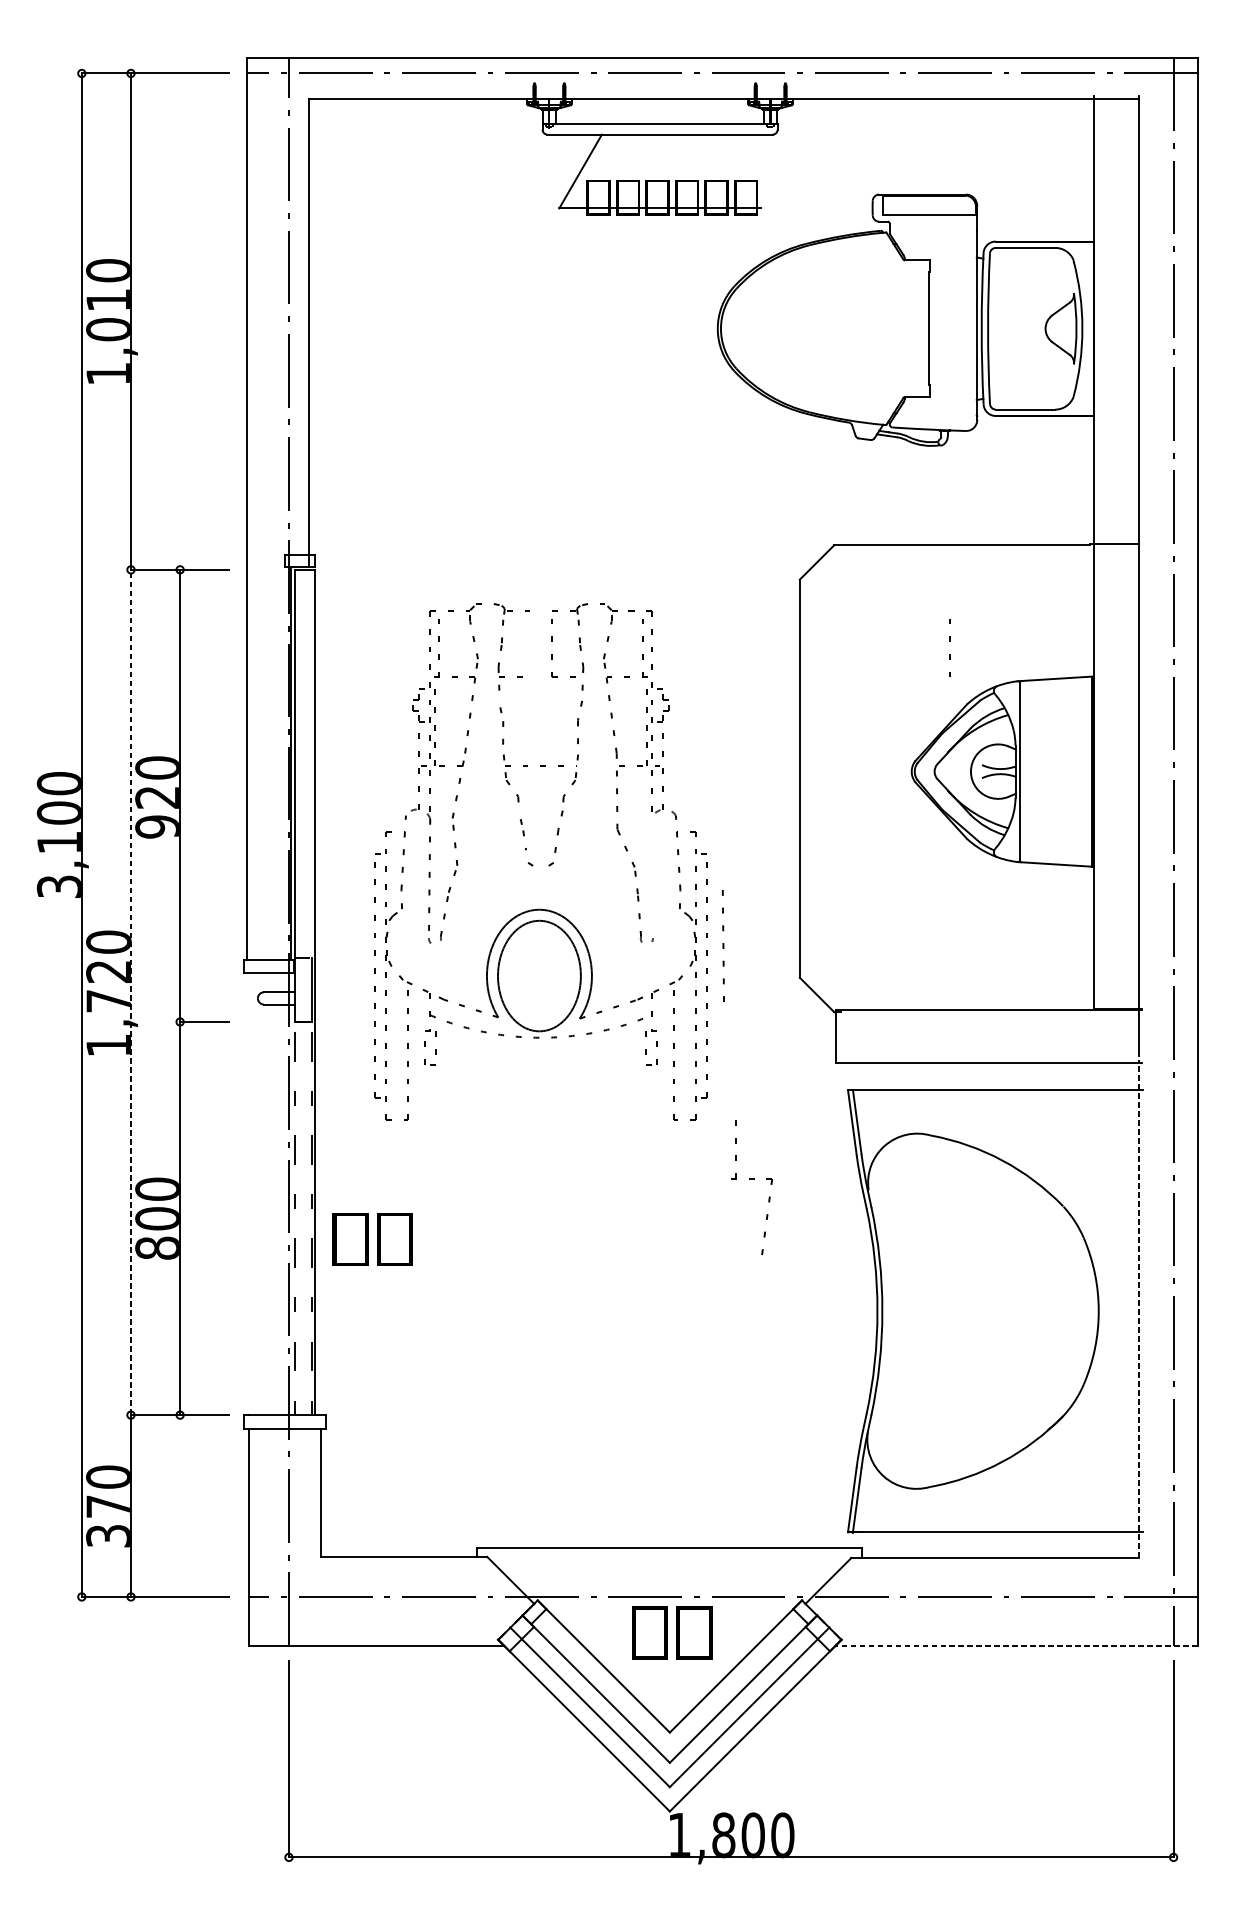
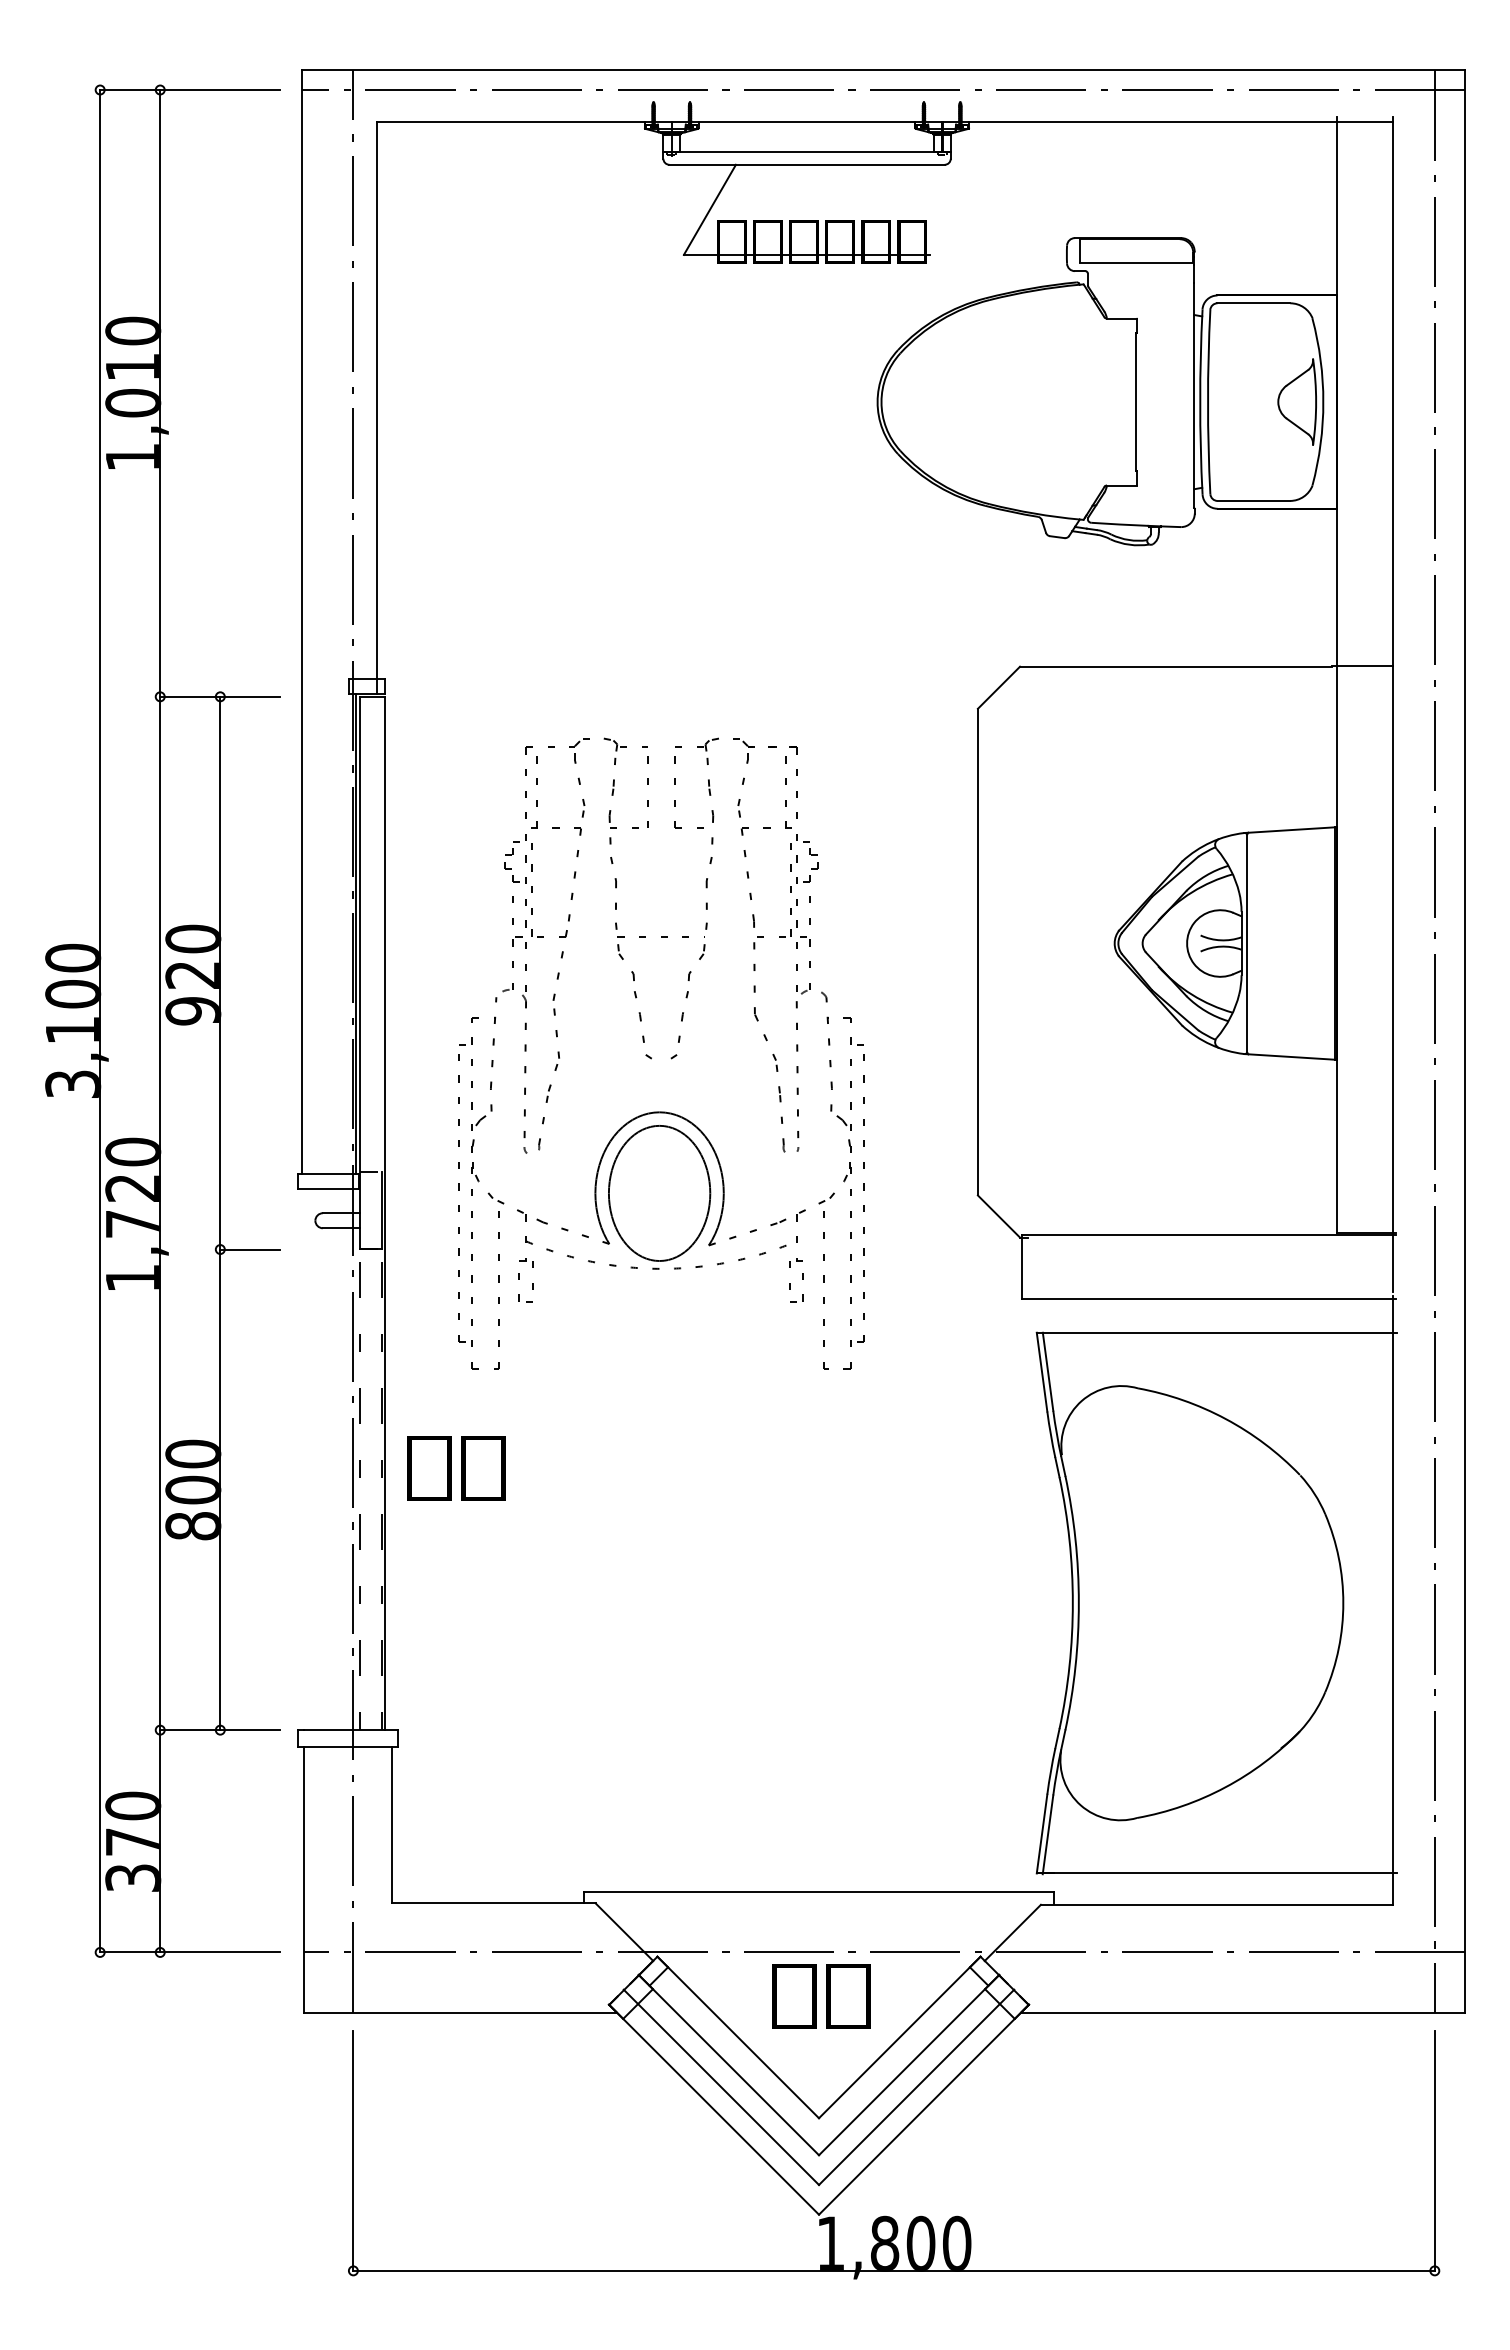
line: (949, 641) -> (647, 784), moved
part: (501, 722) -> (613, 883), size x1.43
part: (523, 831) -> (639, 1016), size x1.67
line: (723, 945) -> (797, 1069), moved
line: (131, 992) -> (160, 1213), dashed -> solid
part: (752, 1178) -> (919, 1441), removed
text: (373, 1239) -> (456, 1468), moved
line: (1138, 1309) -> (1392, 1600), dashed -> solid
line: (1017, 1646) -> (1243, 2012), dashed -> solid

